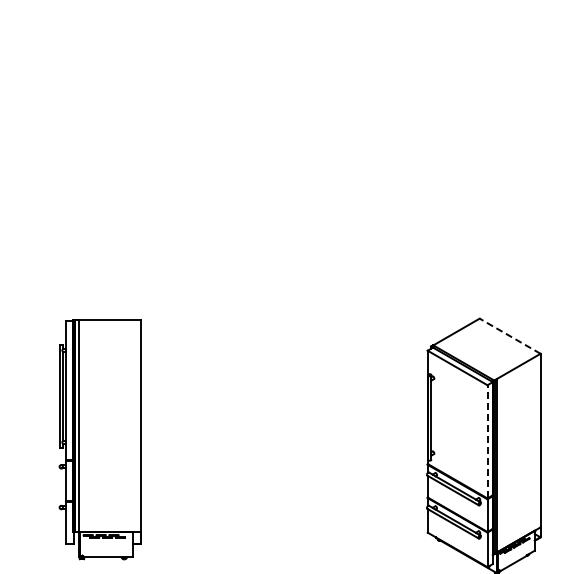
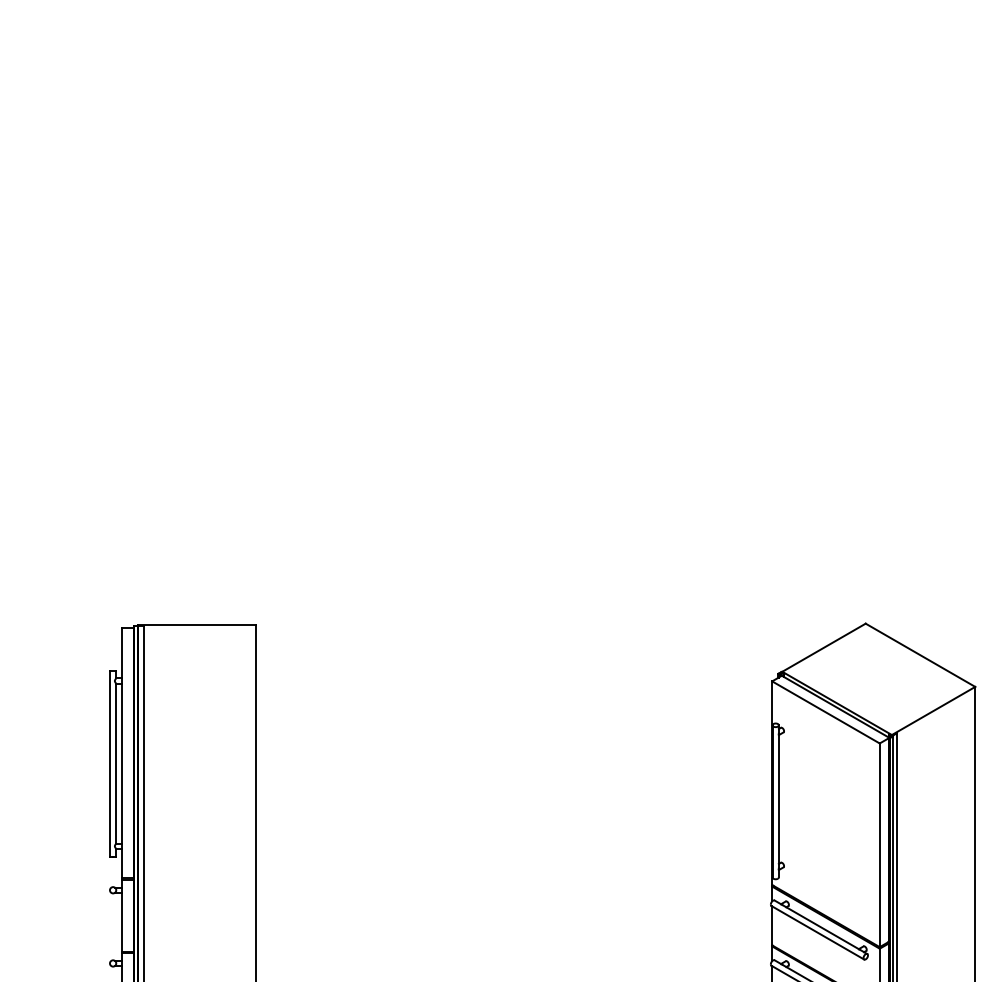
line: (509, 335) -> (919, 653), dashed -> solid
line: (487, 441) -> (879, 844), dashed -> solid

